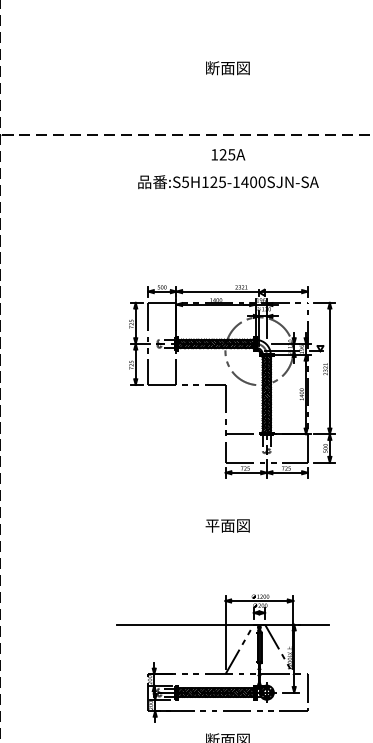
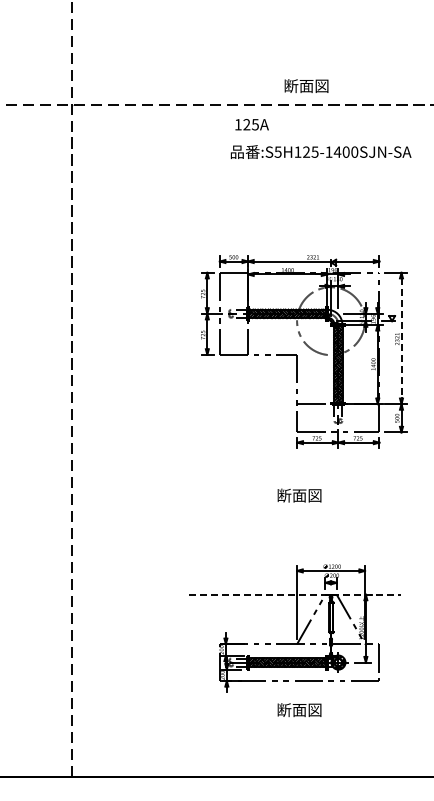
text: (227, 67) -> (306, 85), moved
text: (227, 154) -> (251, 124), moved
text: (227, 181) -> (320, 151), moved
line: (329, 368) -> (401, 338), solid -> dashed
text: (212, 525) -> (284, 495), 平面図 -> 断面図
line: (222, 624) -> (294, 594), solid -> dashed

